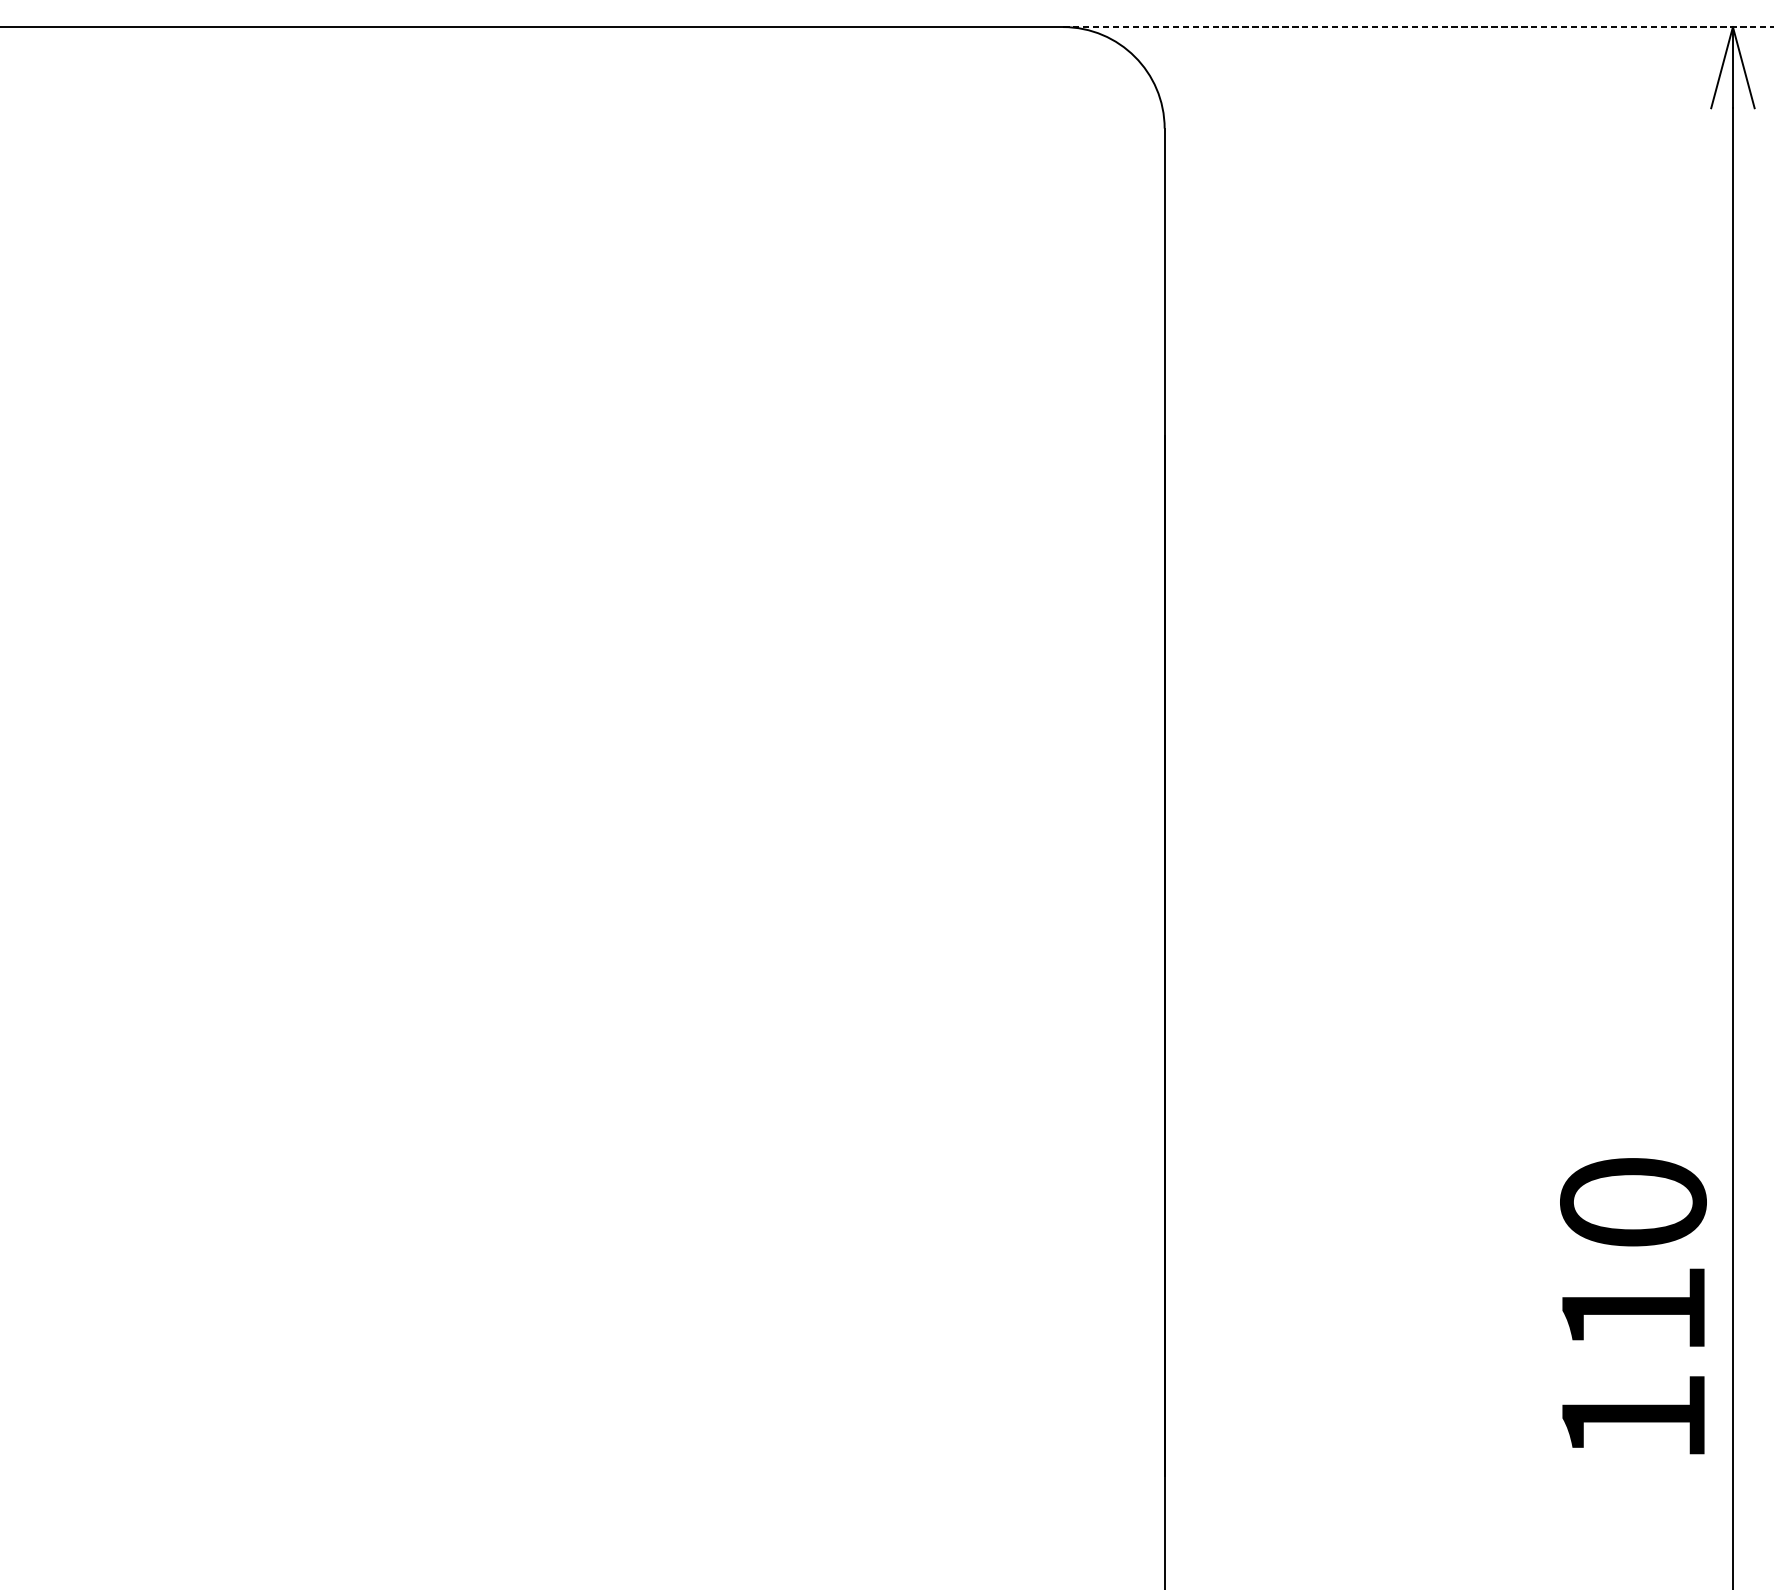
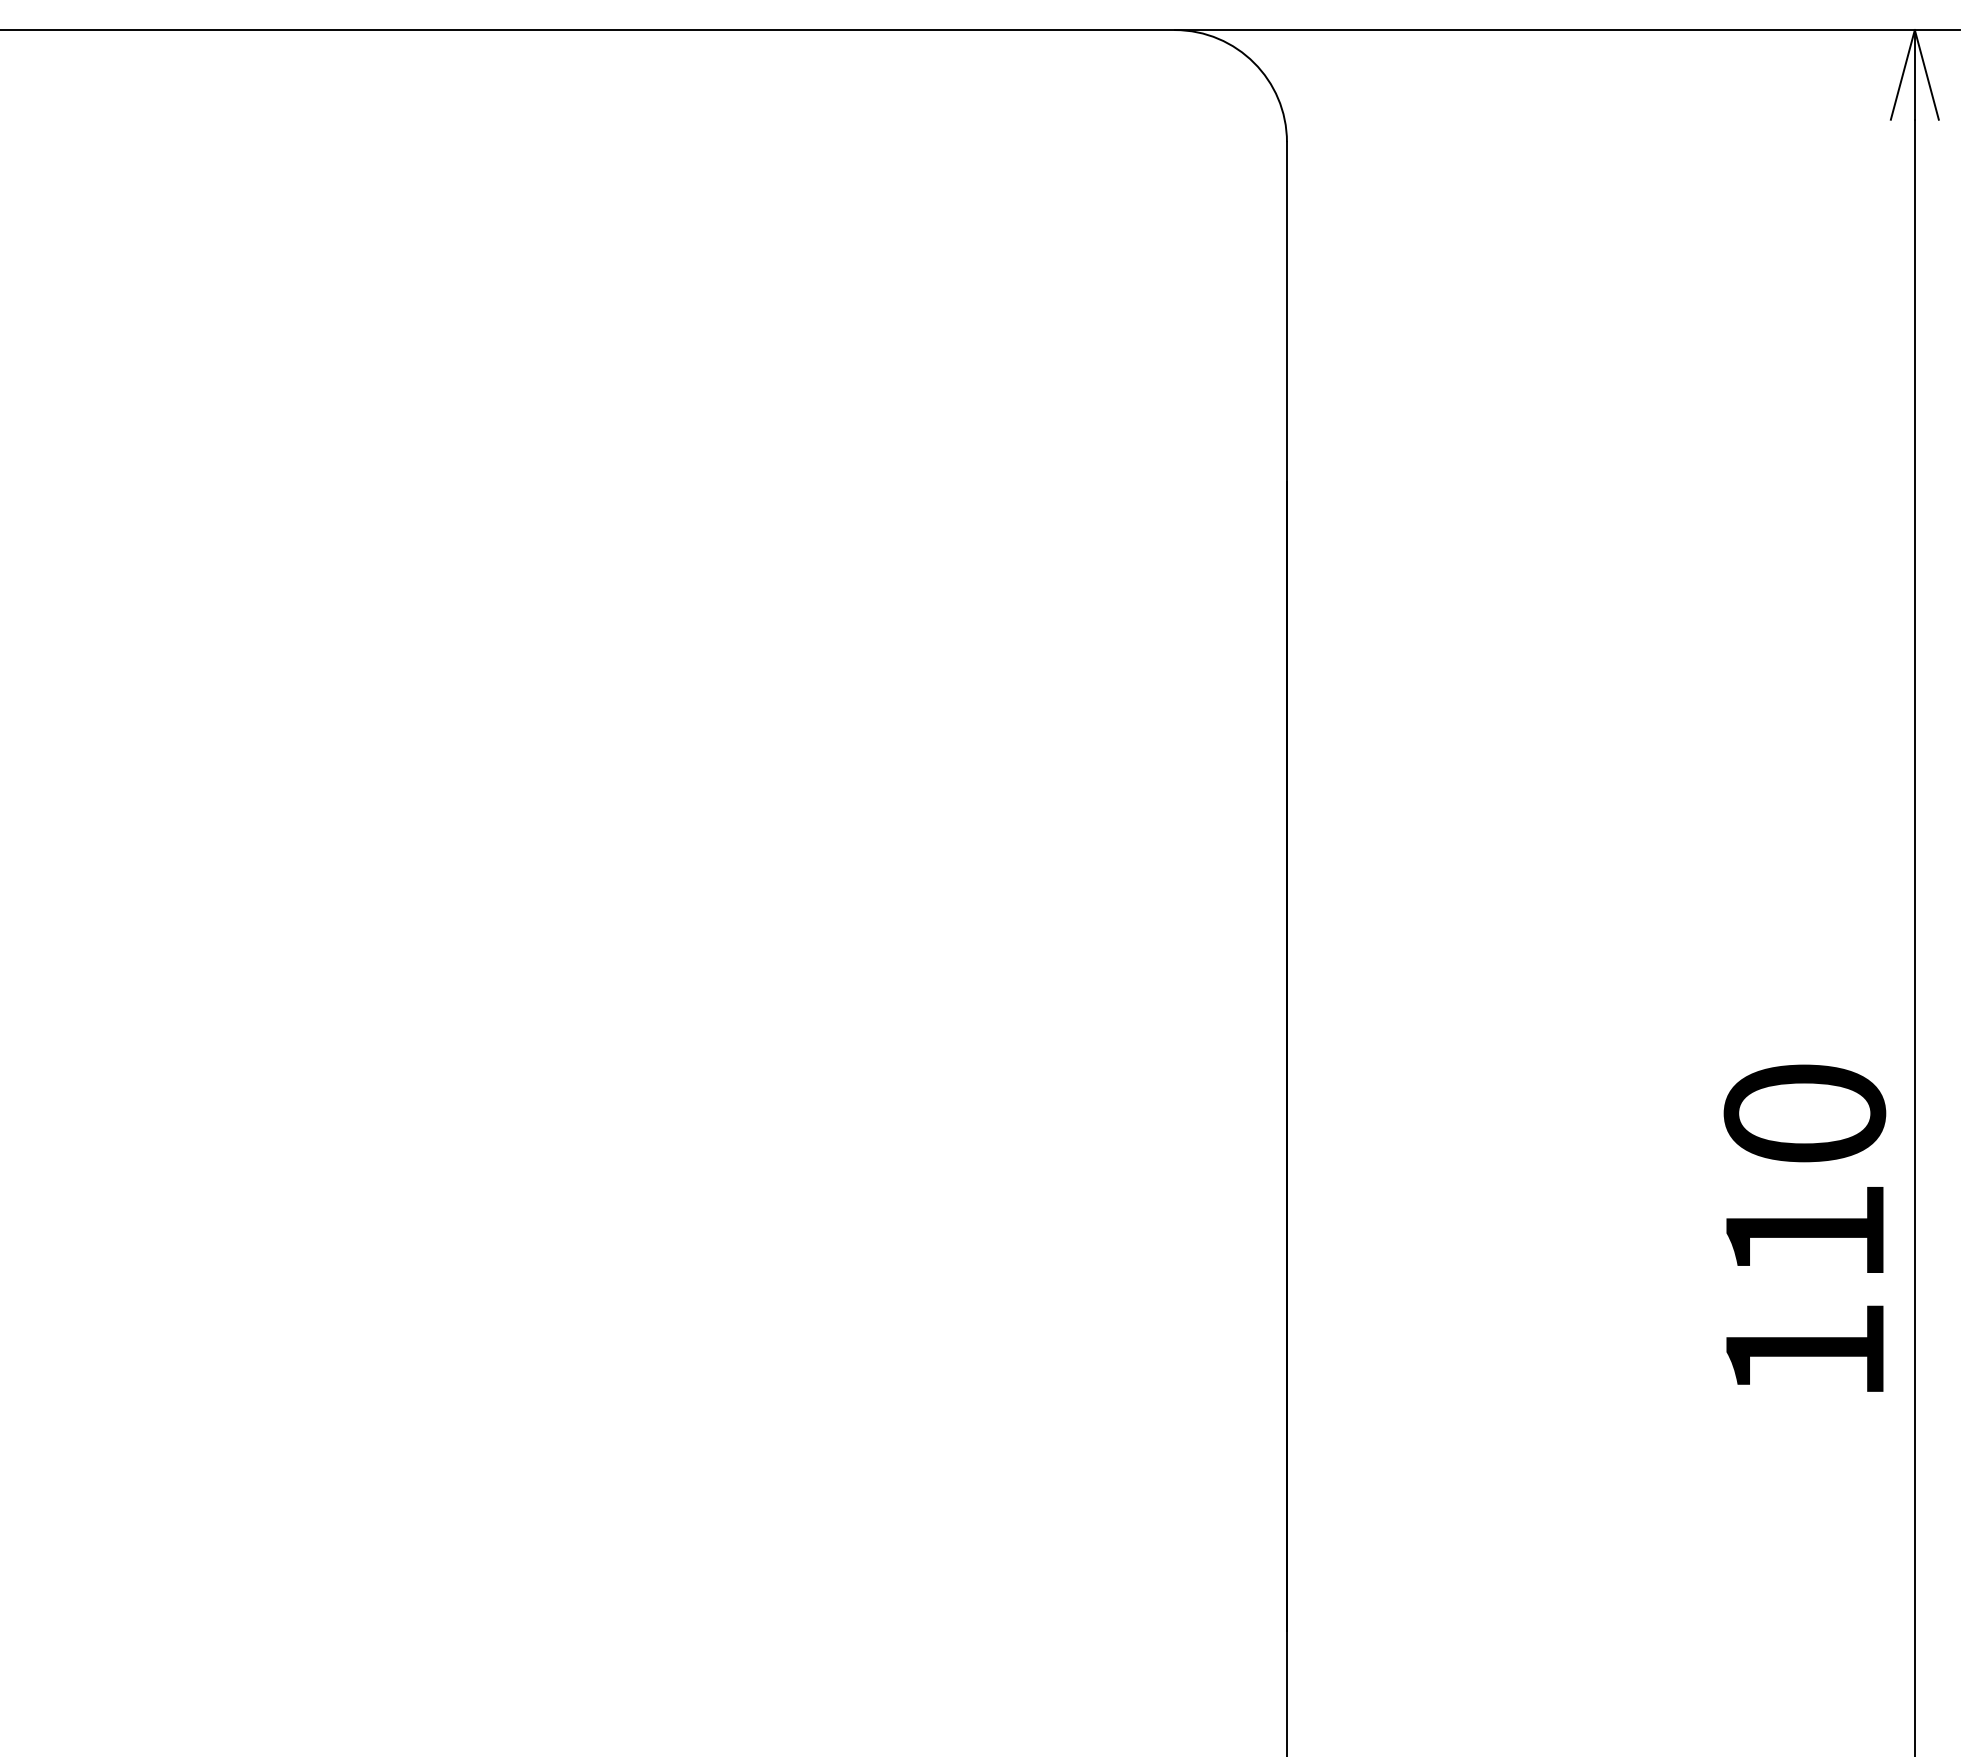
line: (1418, 27) -> (1567, 30), dashed -> solid
text: (1633, 1305) -> (1804, 1227), moved

